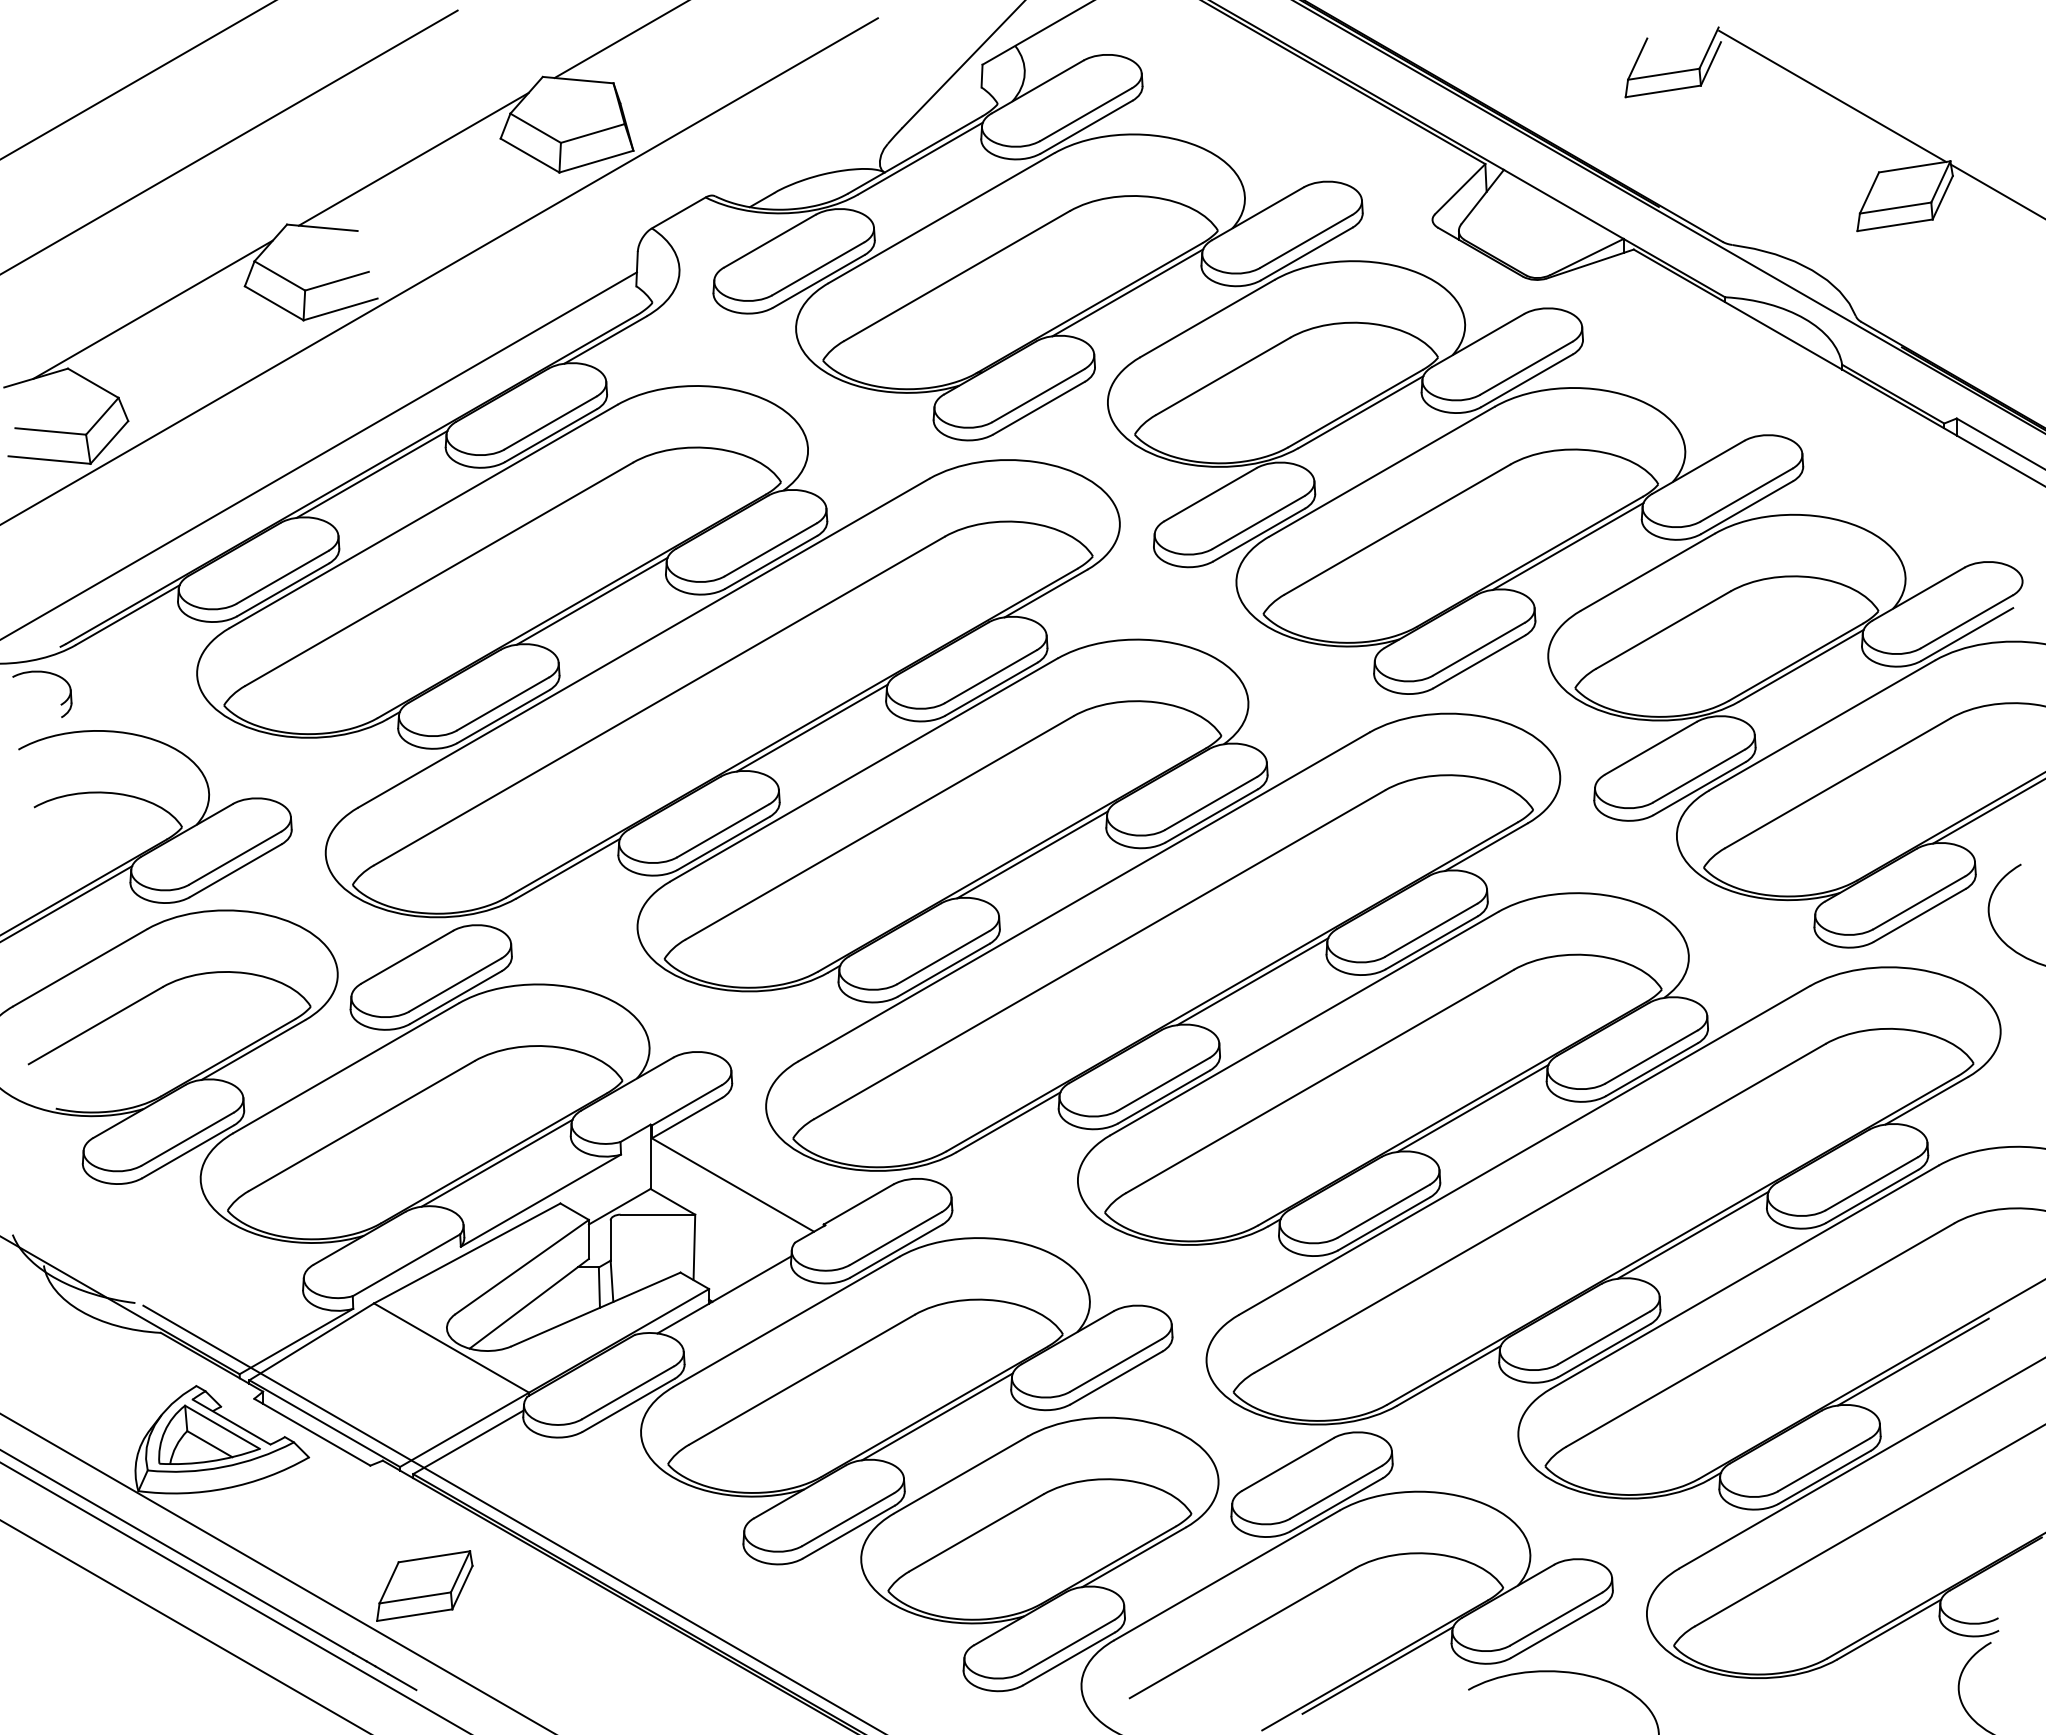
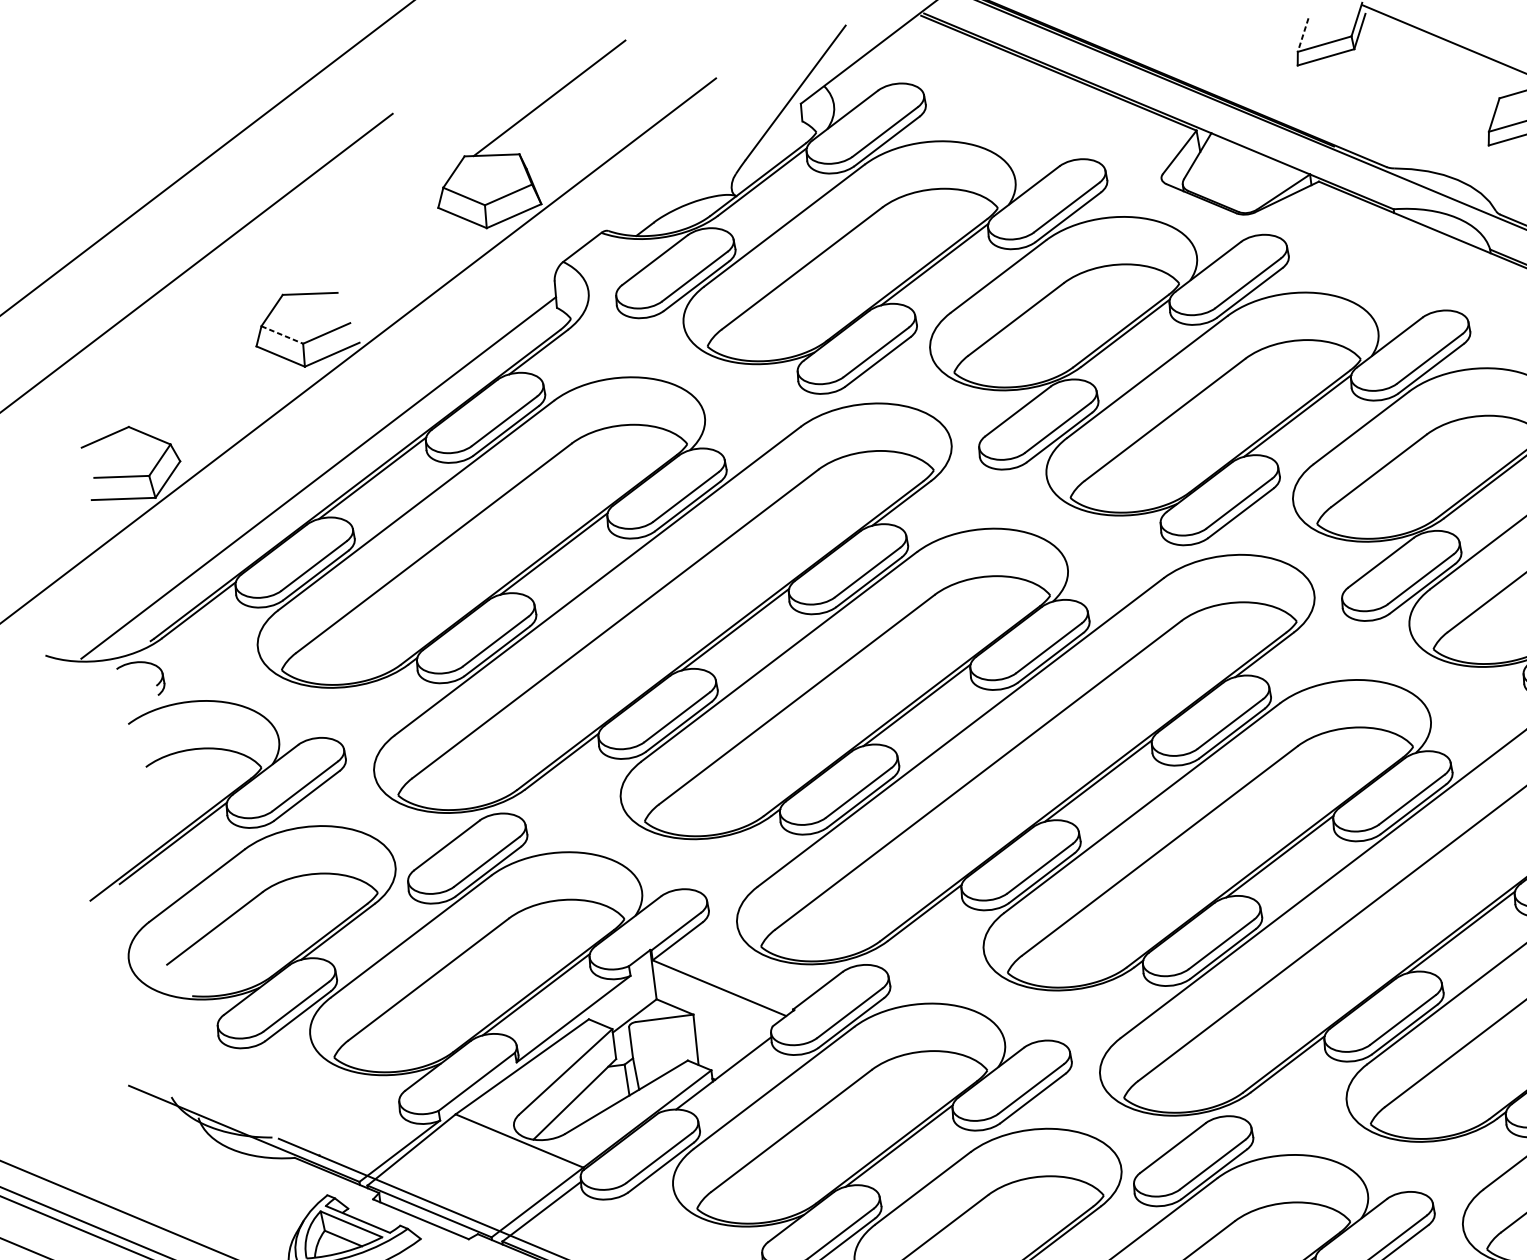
line: (1637, 59) -> (1303, 35), solid -> dashed
line: (413, 158) -> (373, 231), removed
line: (280, 276) -> (282, 335), solid -> dashed
line: (152, 309) -> (187, 373), removed

